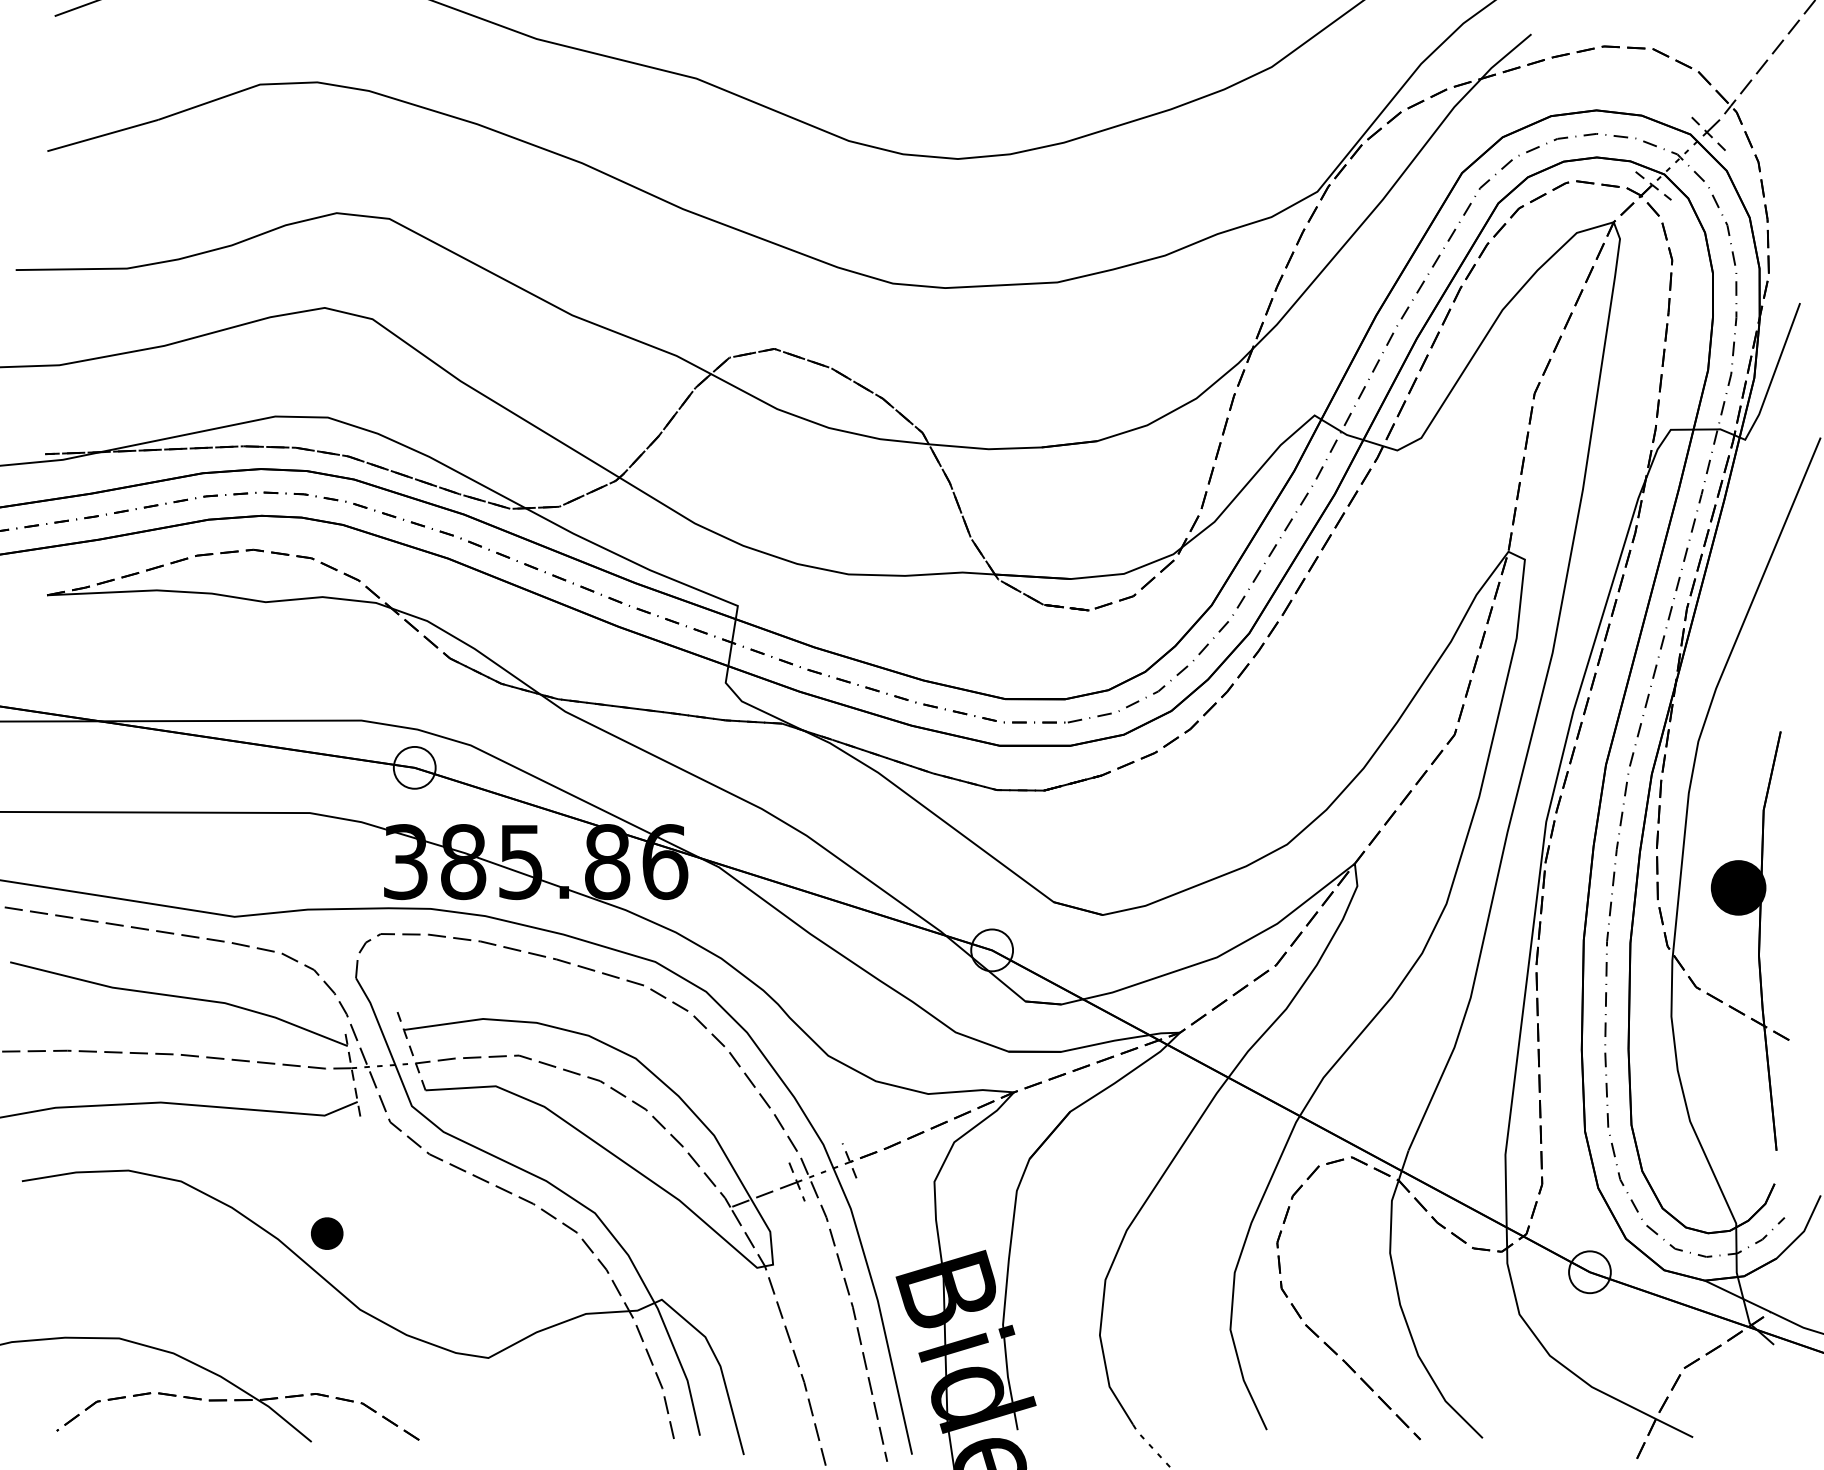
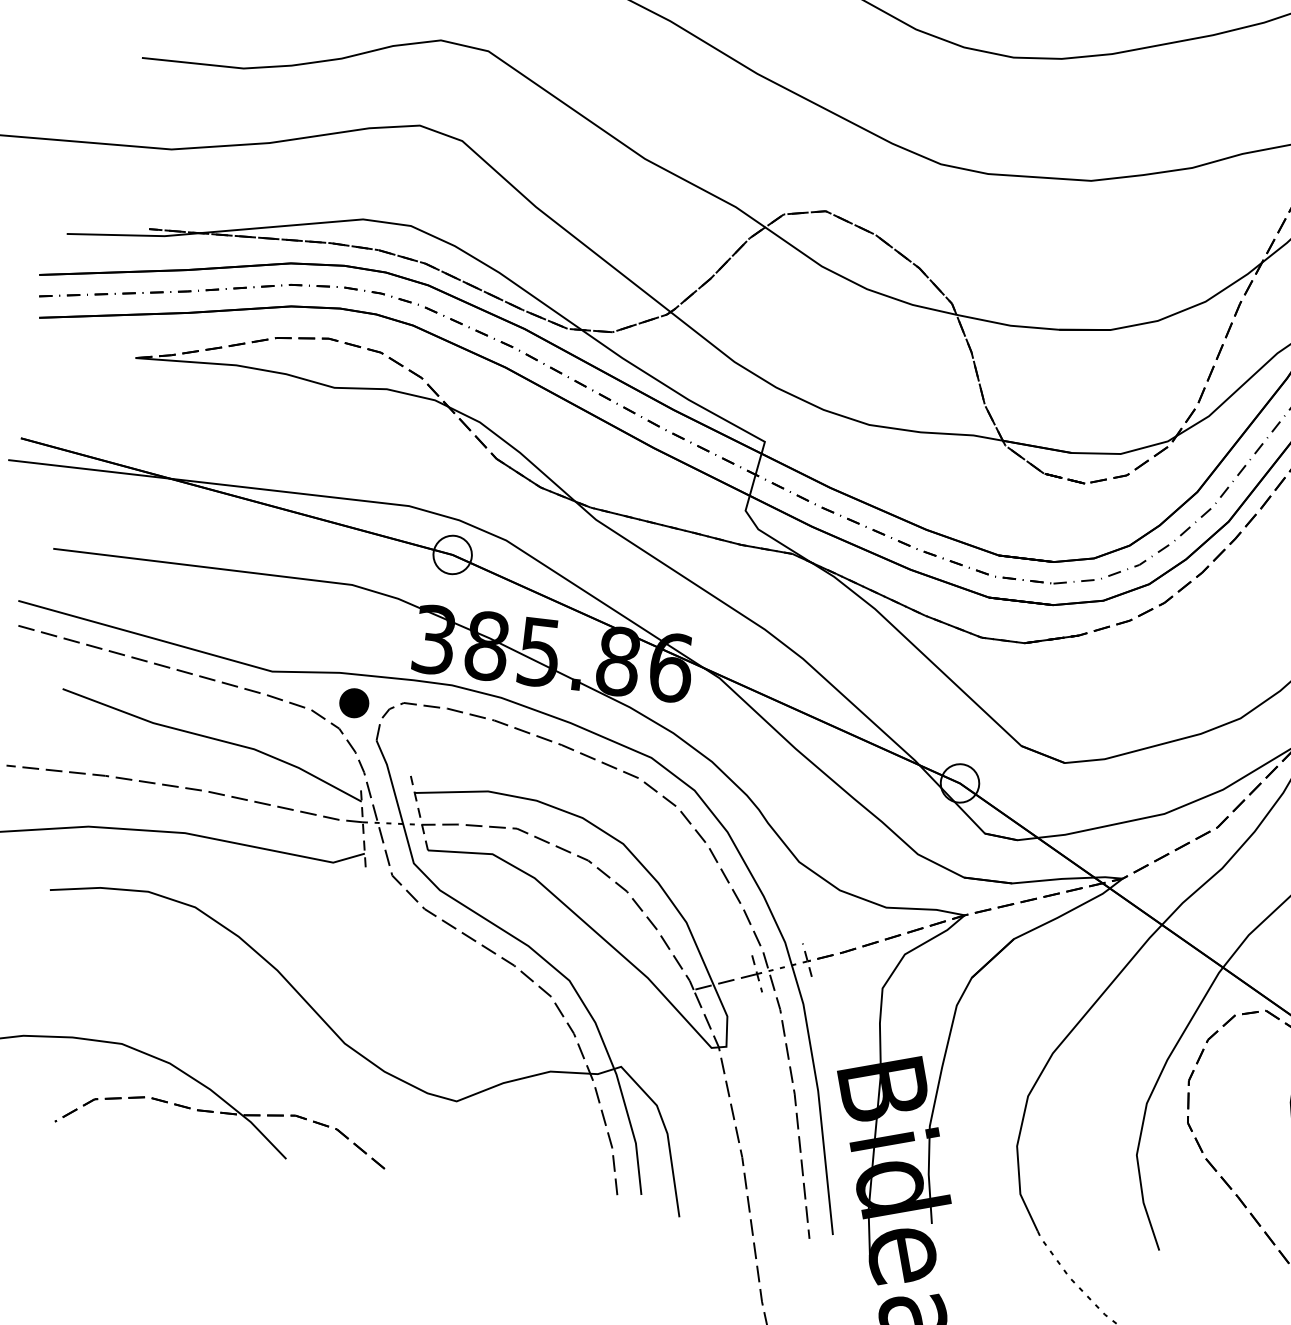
part: (327, 1233) -> (354, 703), moved

